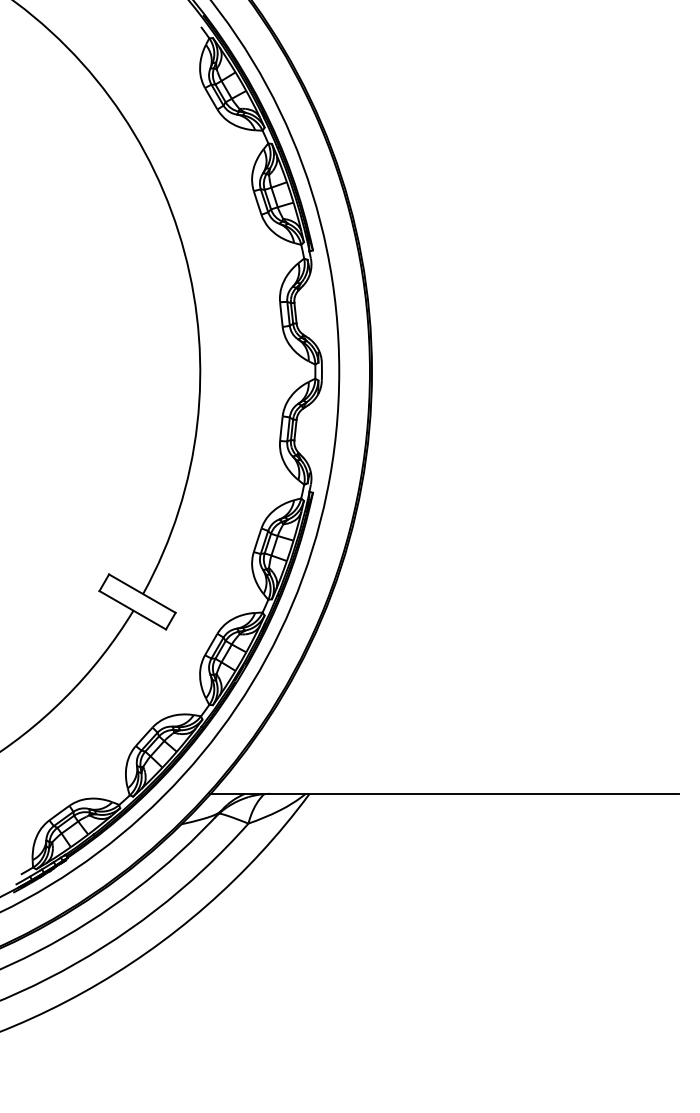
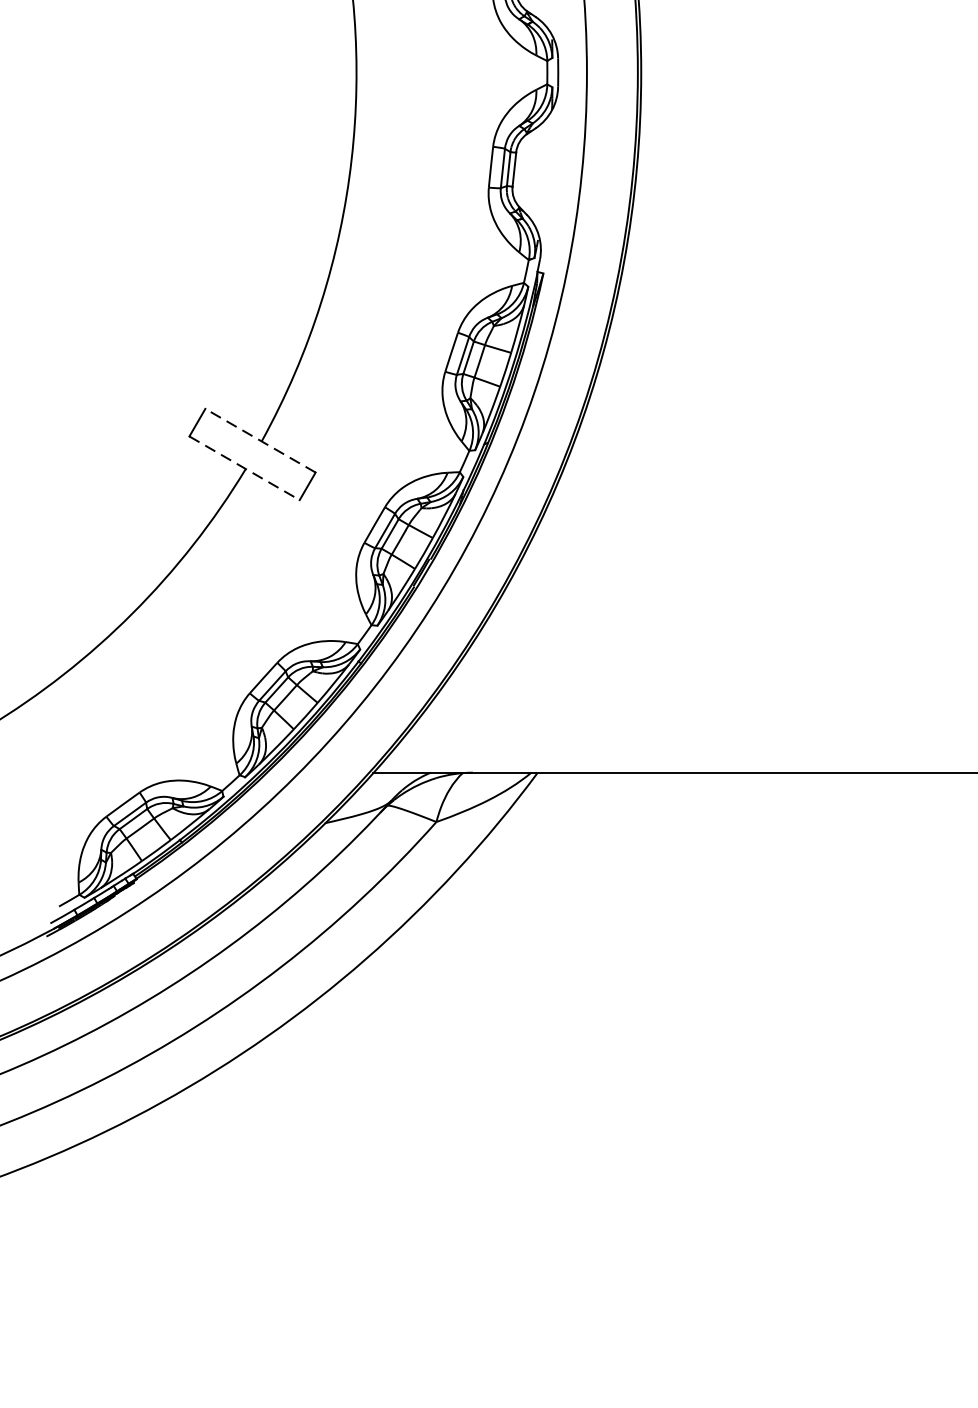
line: (141, 593) -> (259, 440), solid -> dashed
line: (133, 610) -> (245, 468), solid -> dashed

